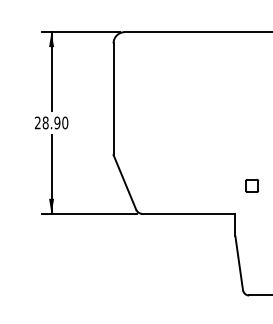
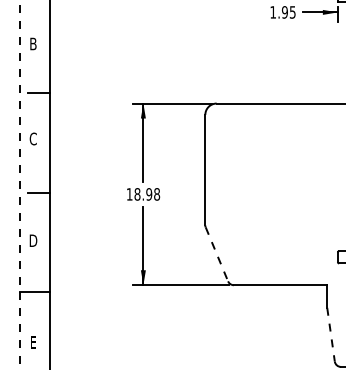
text: (51, 123) -> (143, 194), 28.90 -> 18.98
line: (125, 183) -> (217, 254), solid -> dashed
line: (239, 264) -> (331, 335), solid -> dashed

